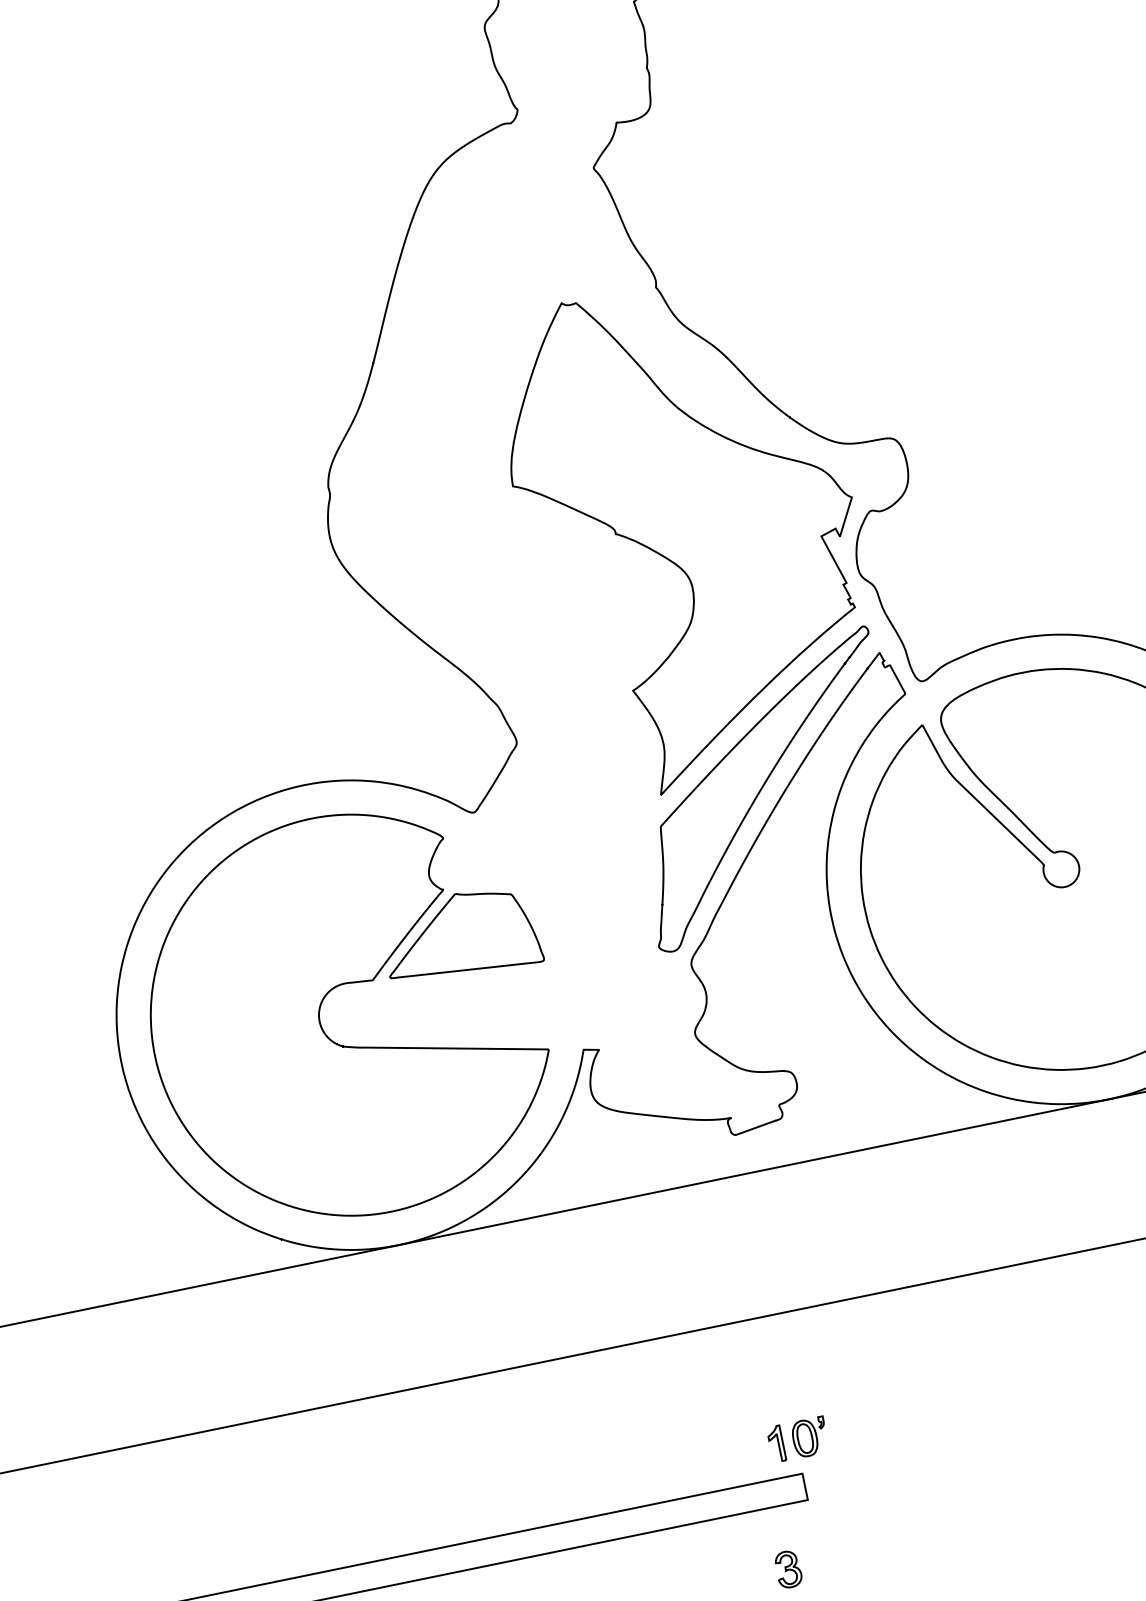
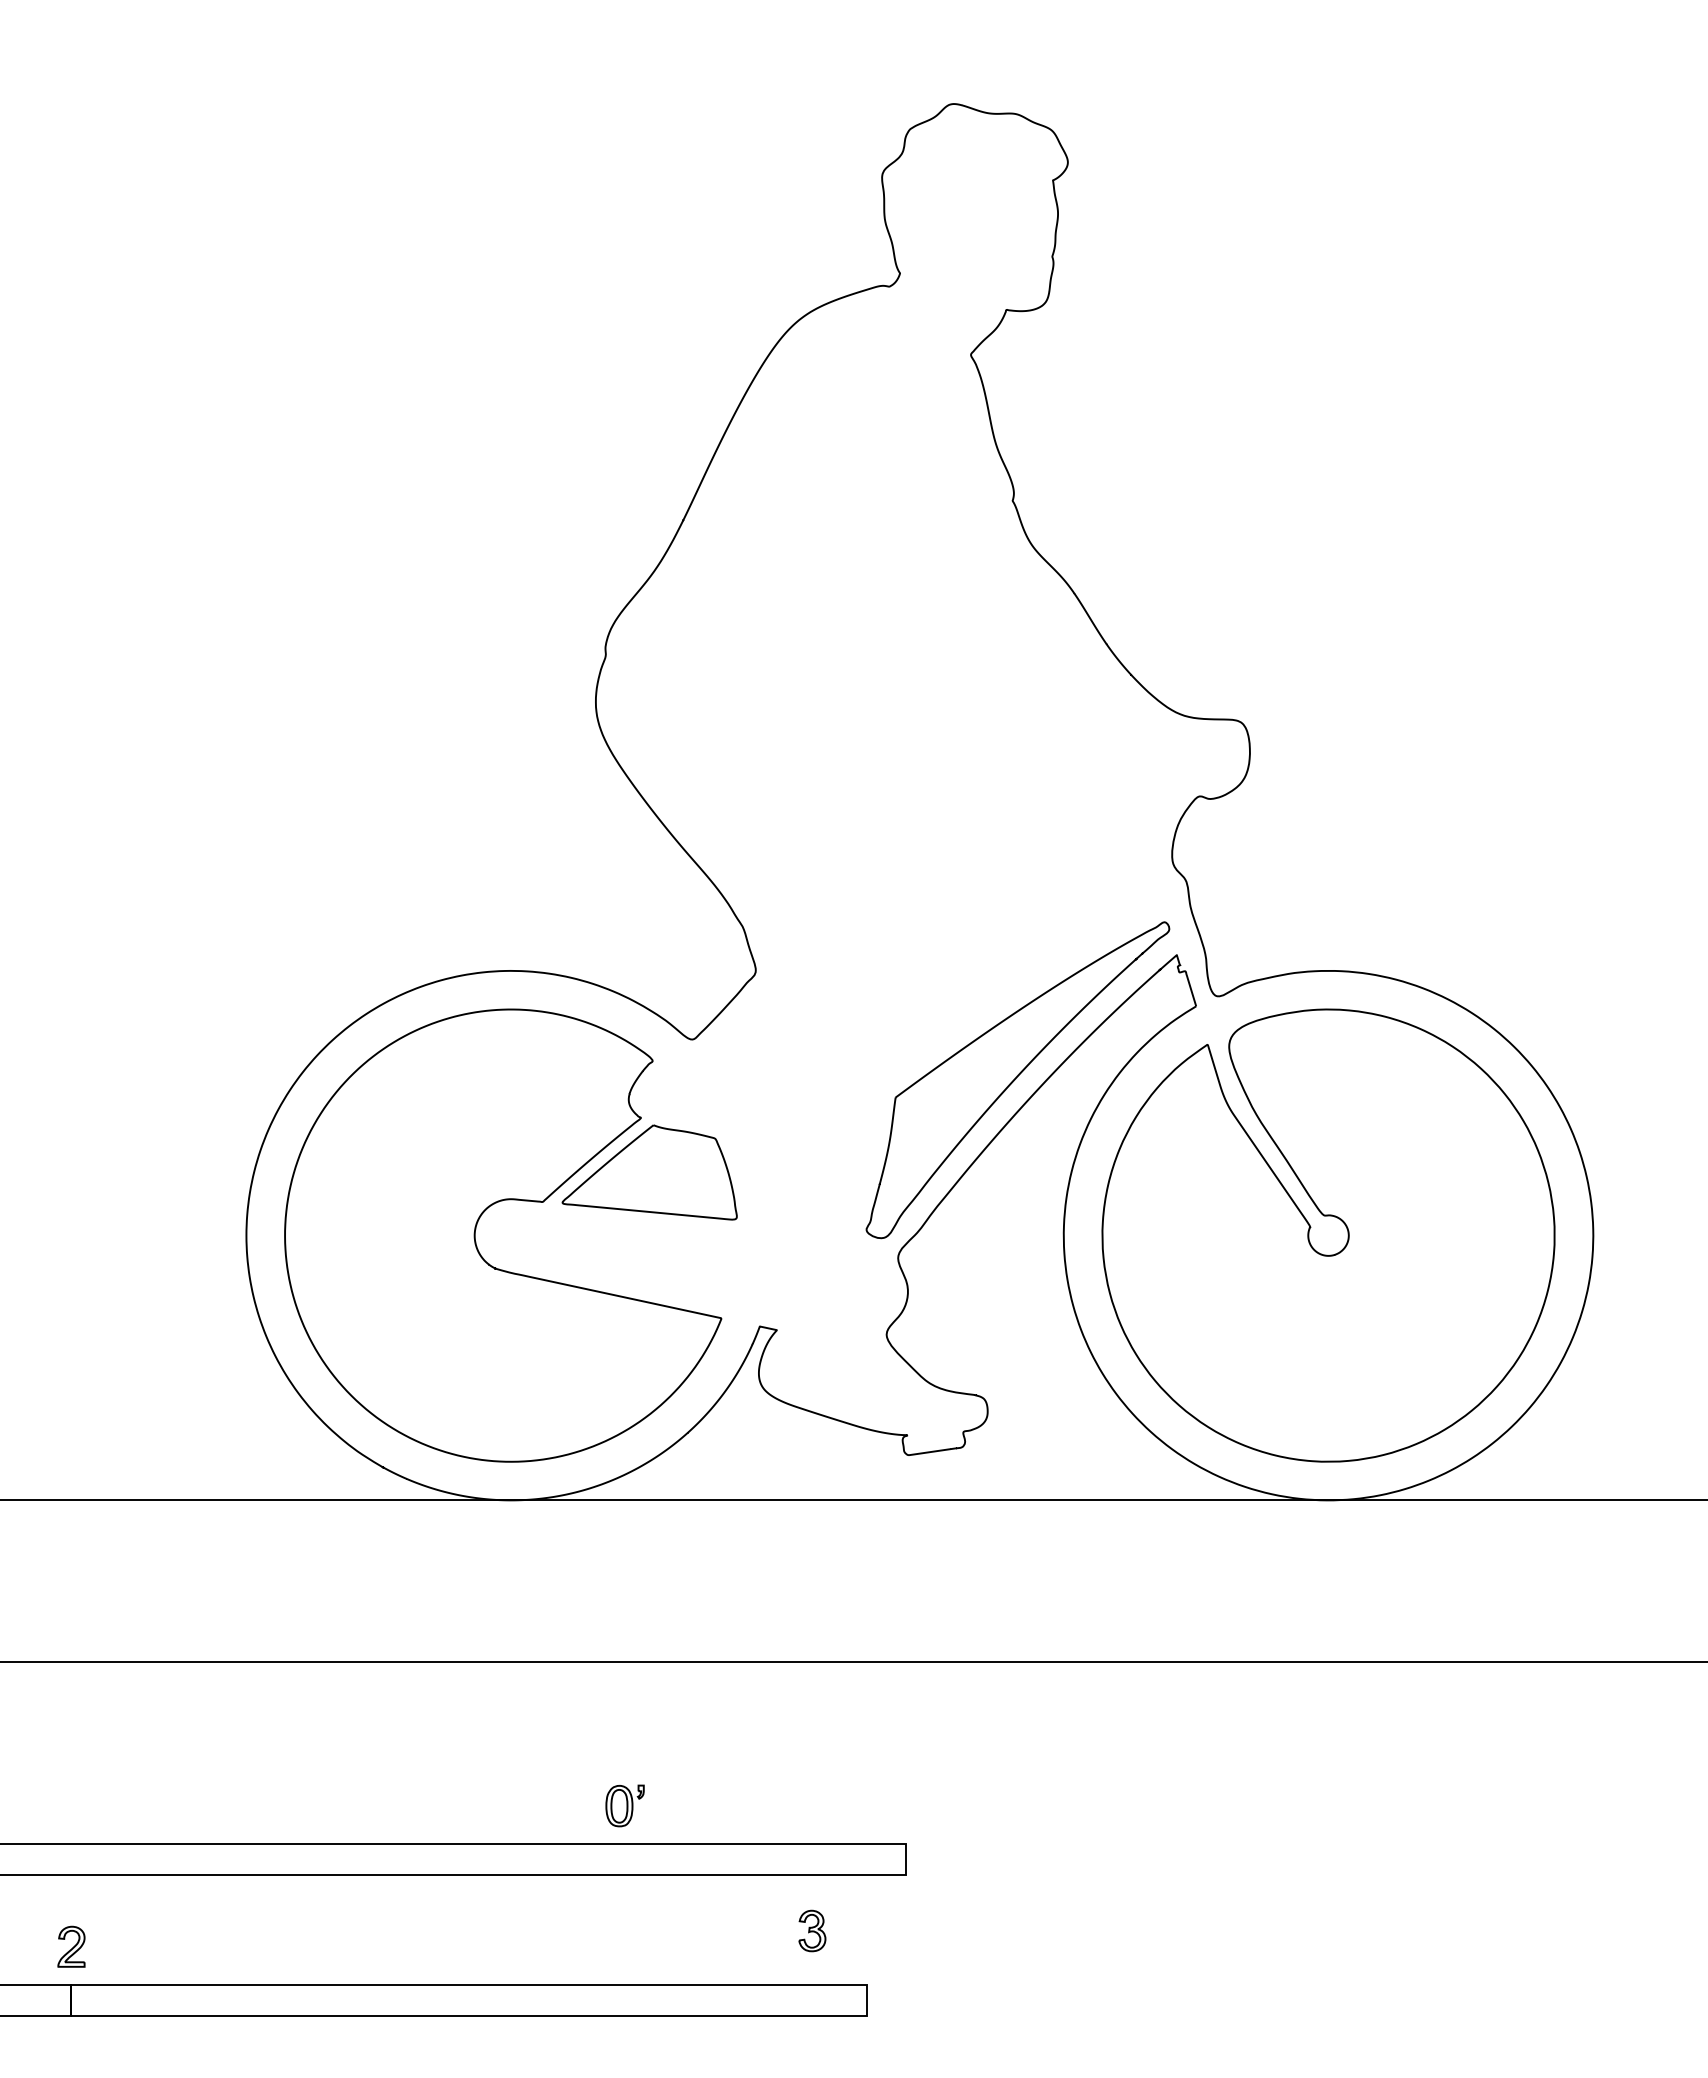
part: (690, 532) -> (995, 779), removed
part: (809, 1437) -> (624, 1805), moved
part: (776, 1443) -> (883, 1805), removed
part: (788, 1568) -> (812, 1930), moved

